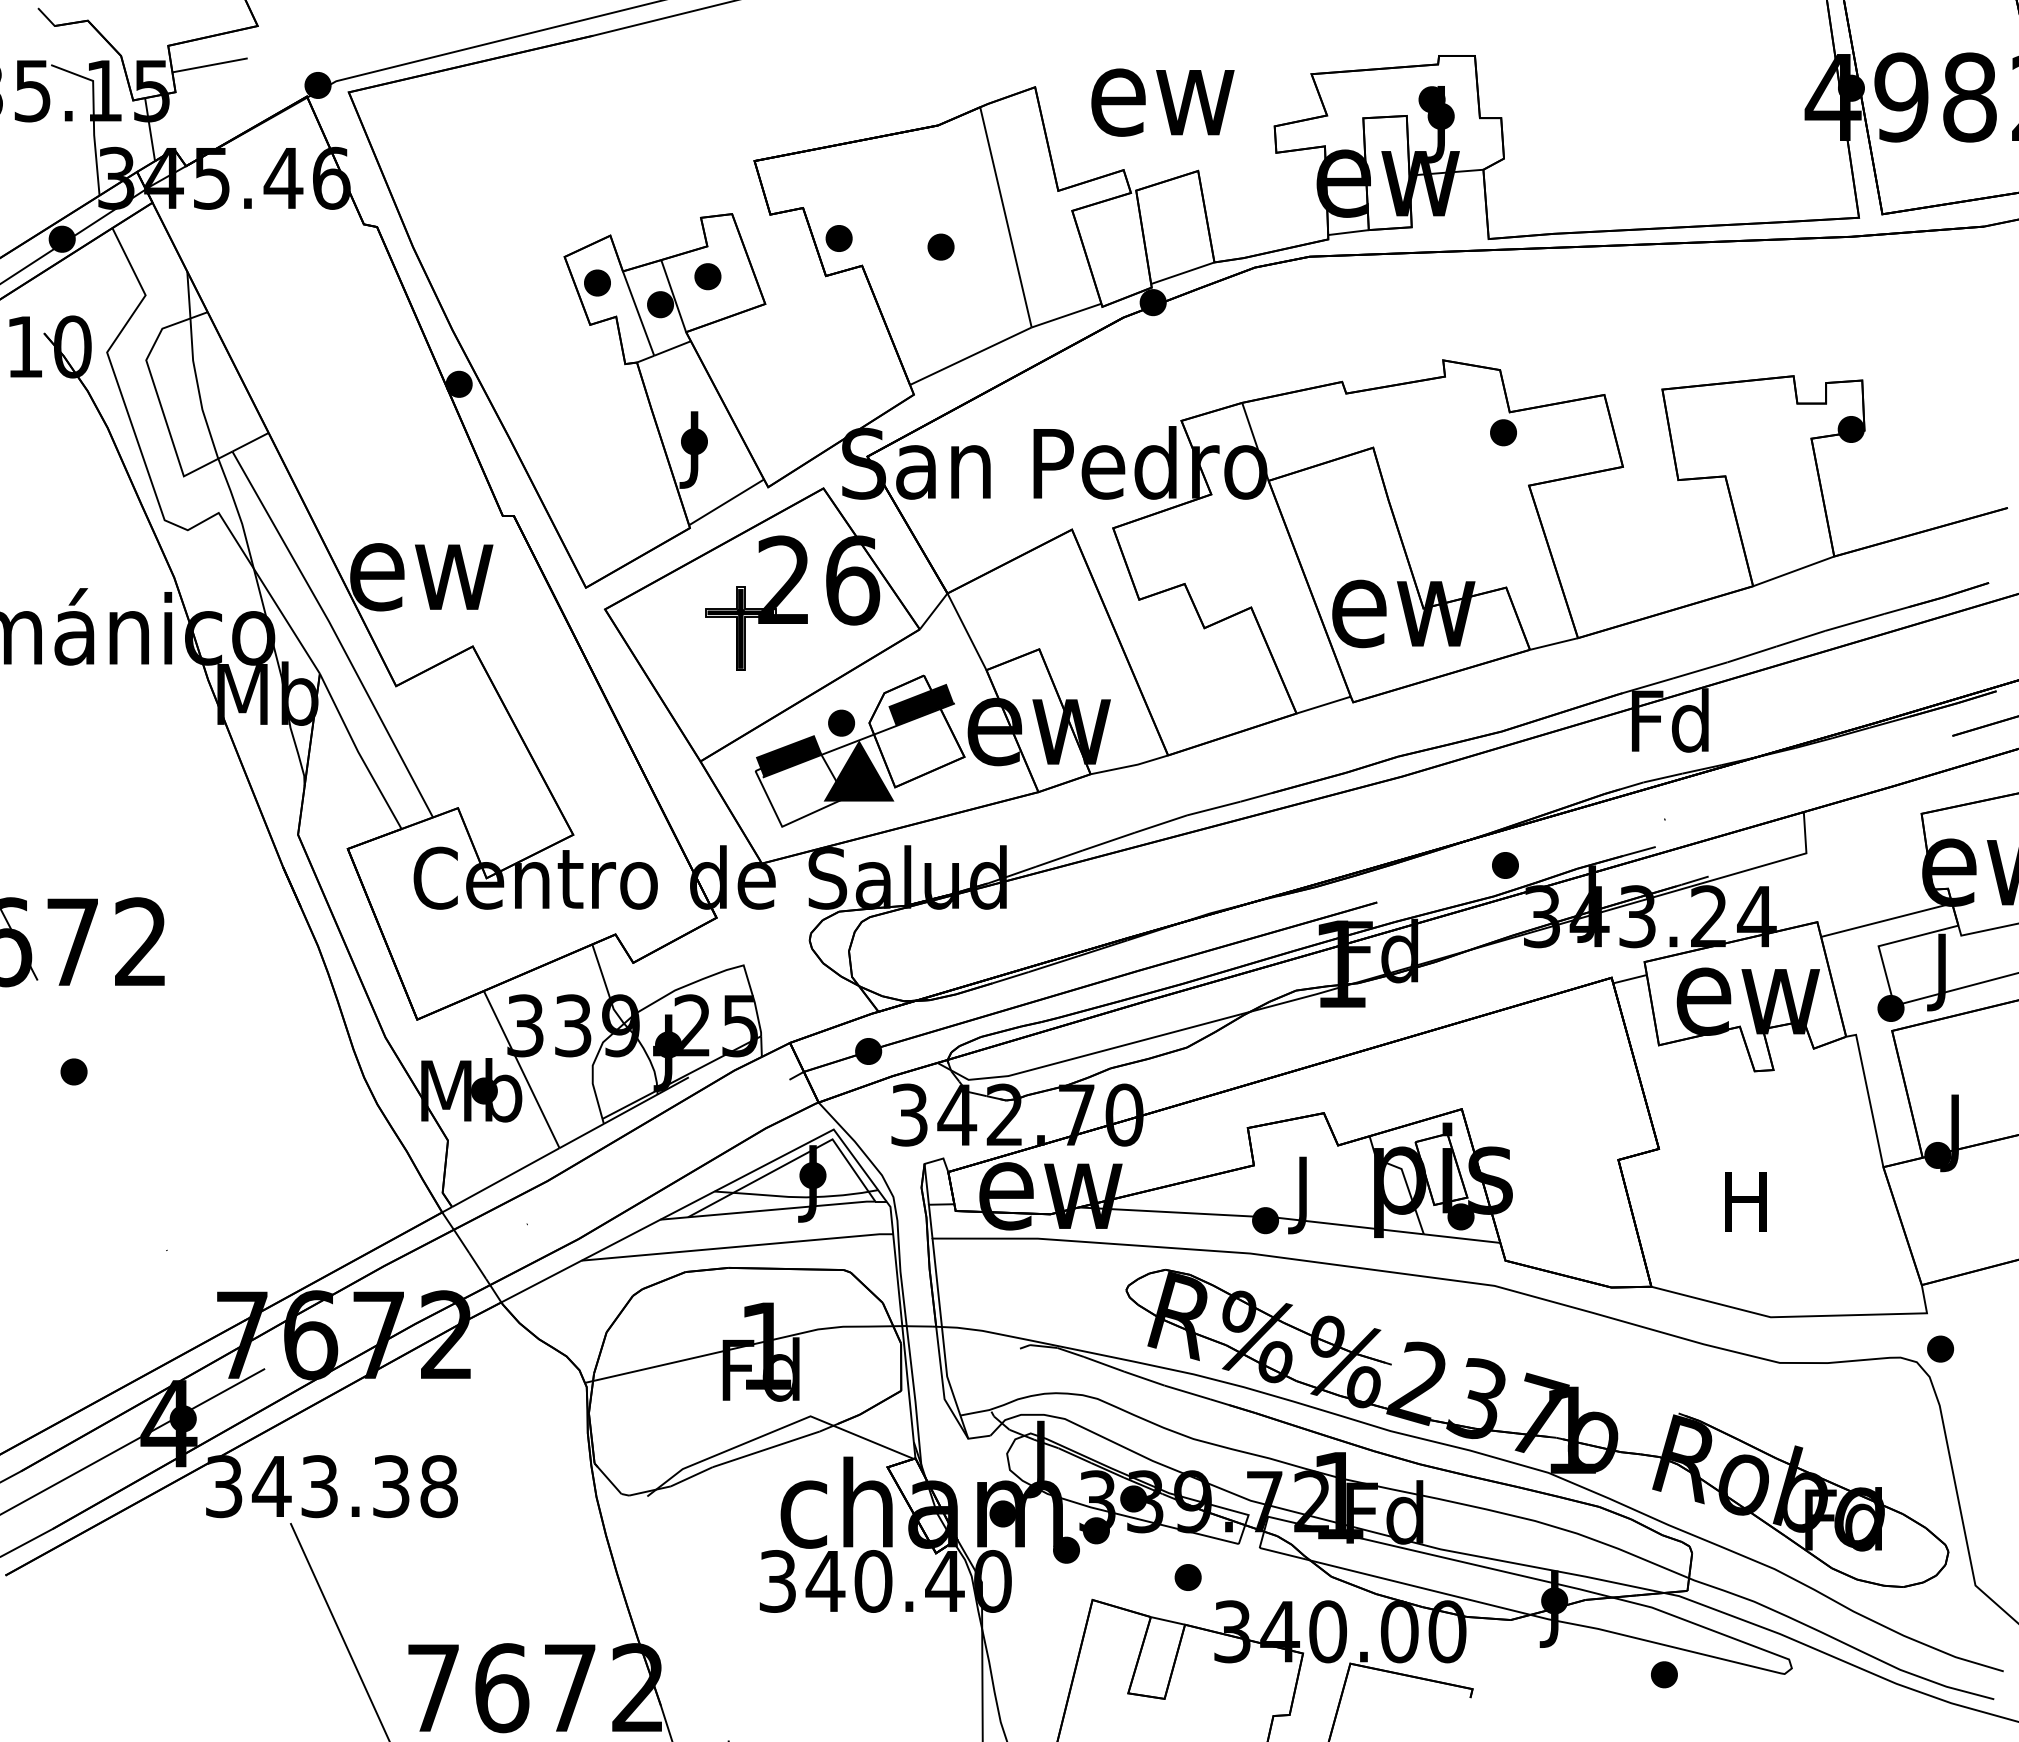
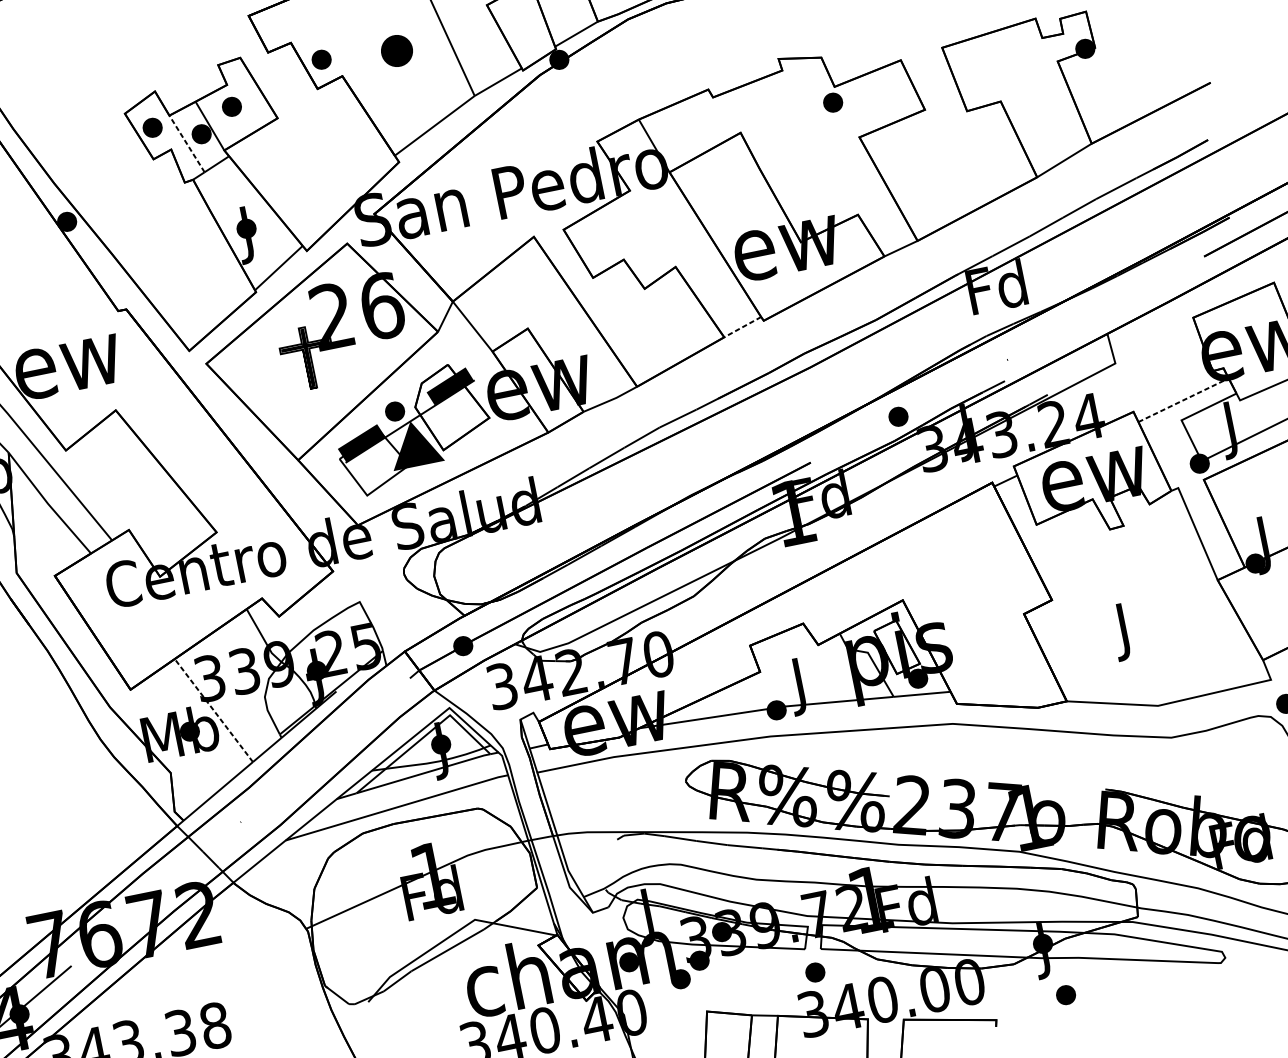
part: (940, 246) -> (396, 50), size x1.6
line: (638, 313) -> (186, 143), solid -> dashed
line: (1323, 705) -> (742, 327), solid -> dashed
line: (1886, 920) -> (1183, 400), solid -> dashed
line: (521, 1069) -> (213, 710), solid -> dashed
text: (1745, 1210) -> (1123, 632), H -> J
part: (1187, 1577) -> (814, 972), moved
part: (1664, 1674) -> (1066, 994), moved

